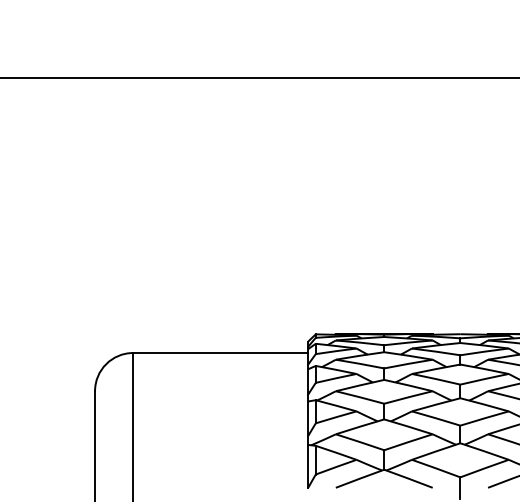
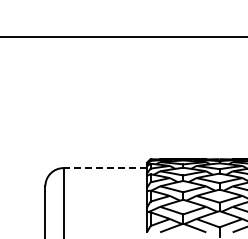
line: (221, 353) -> (105, 168), solid -> dashed

